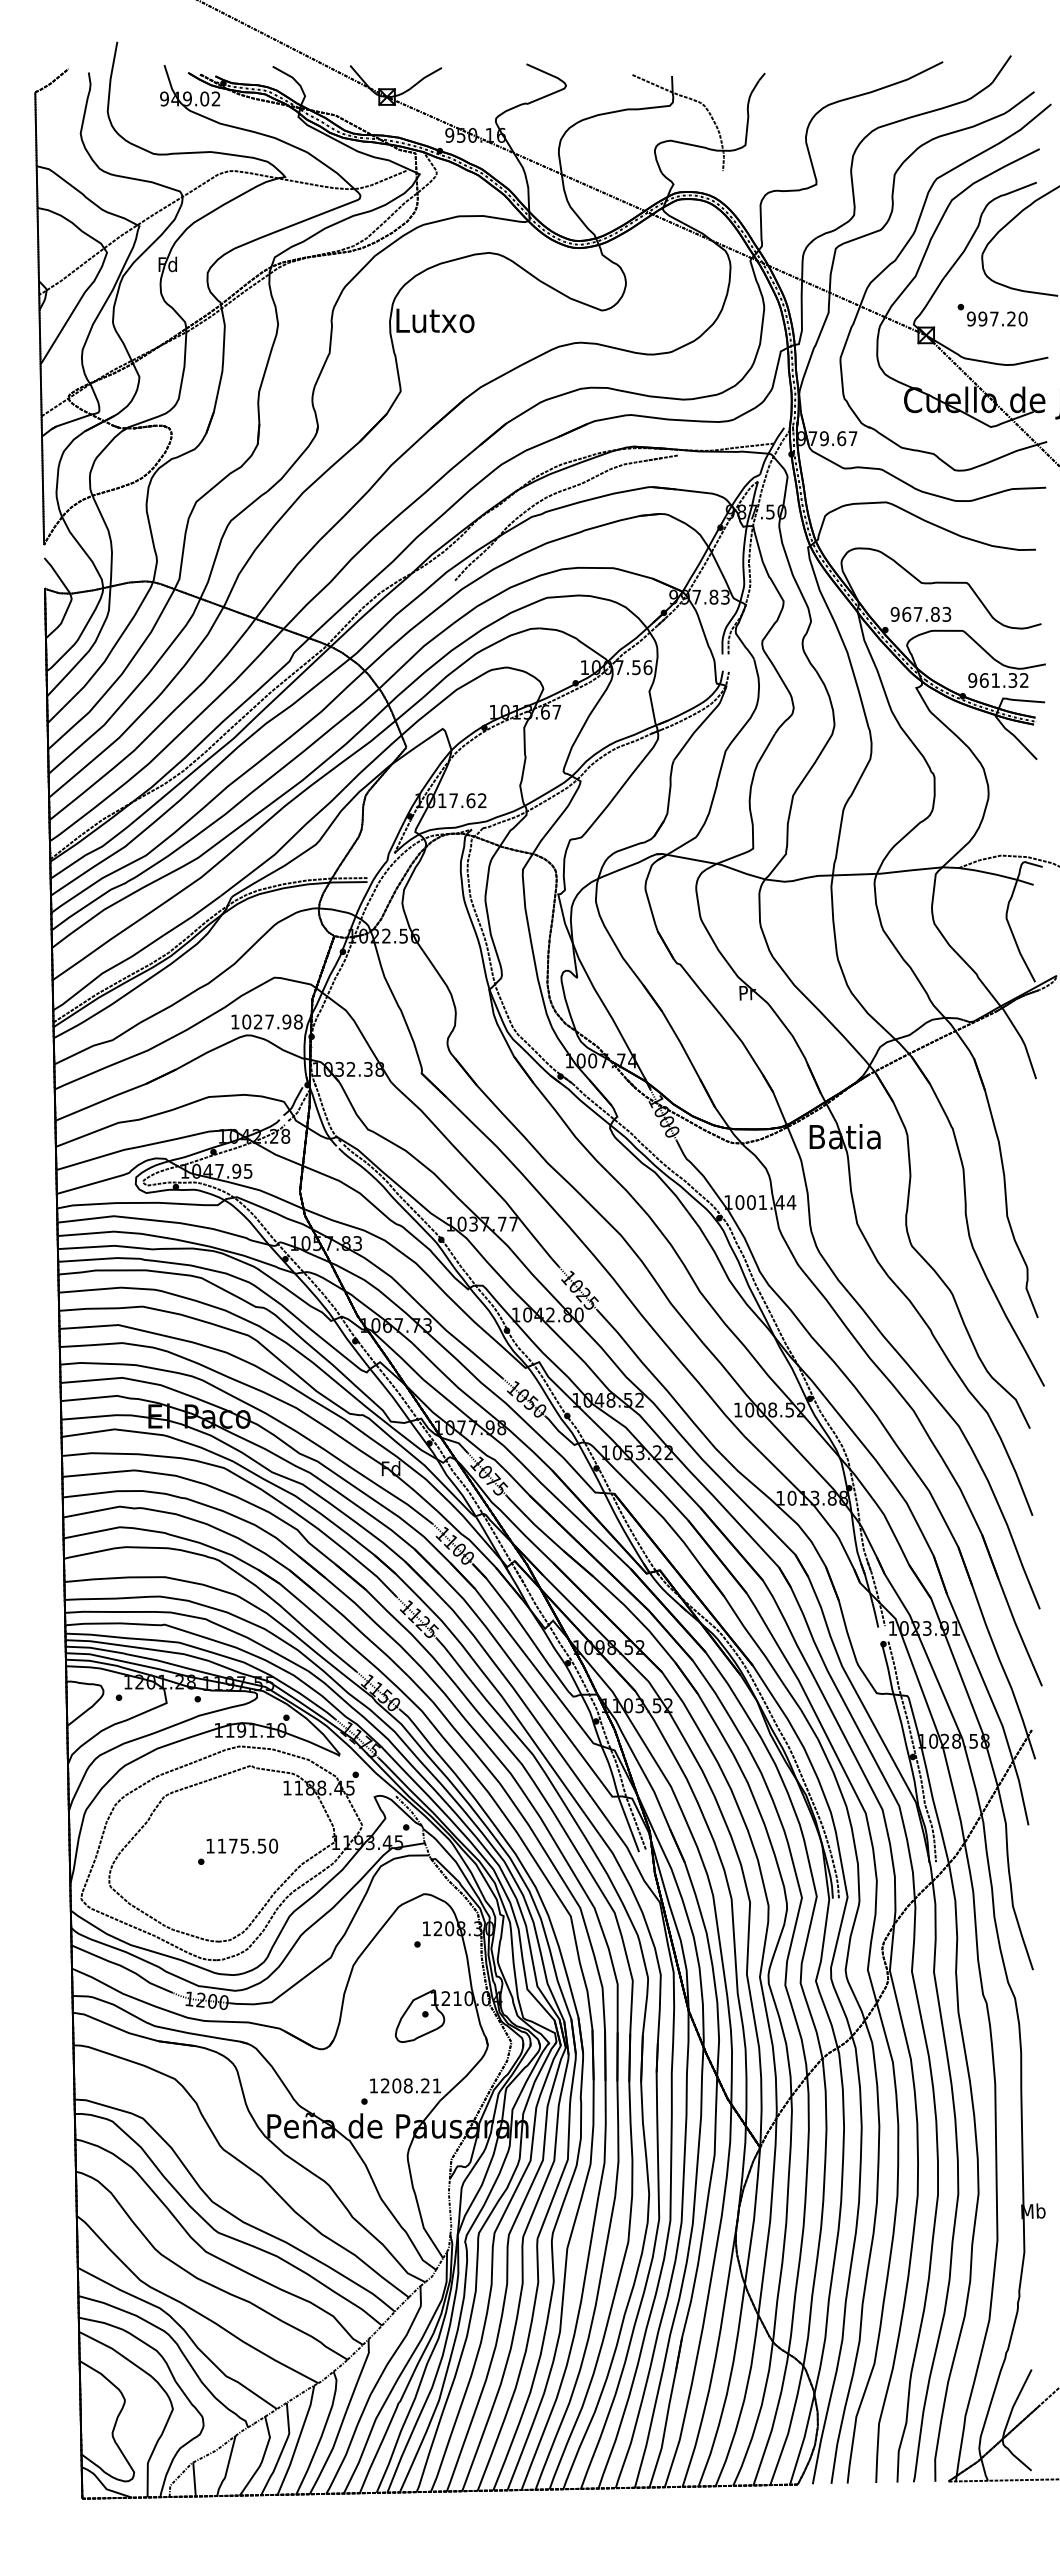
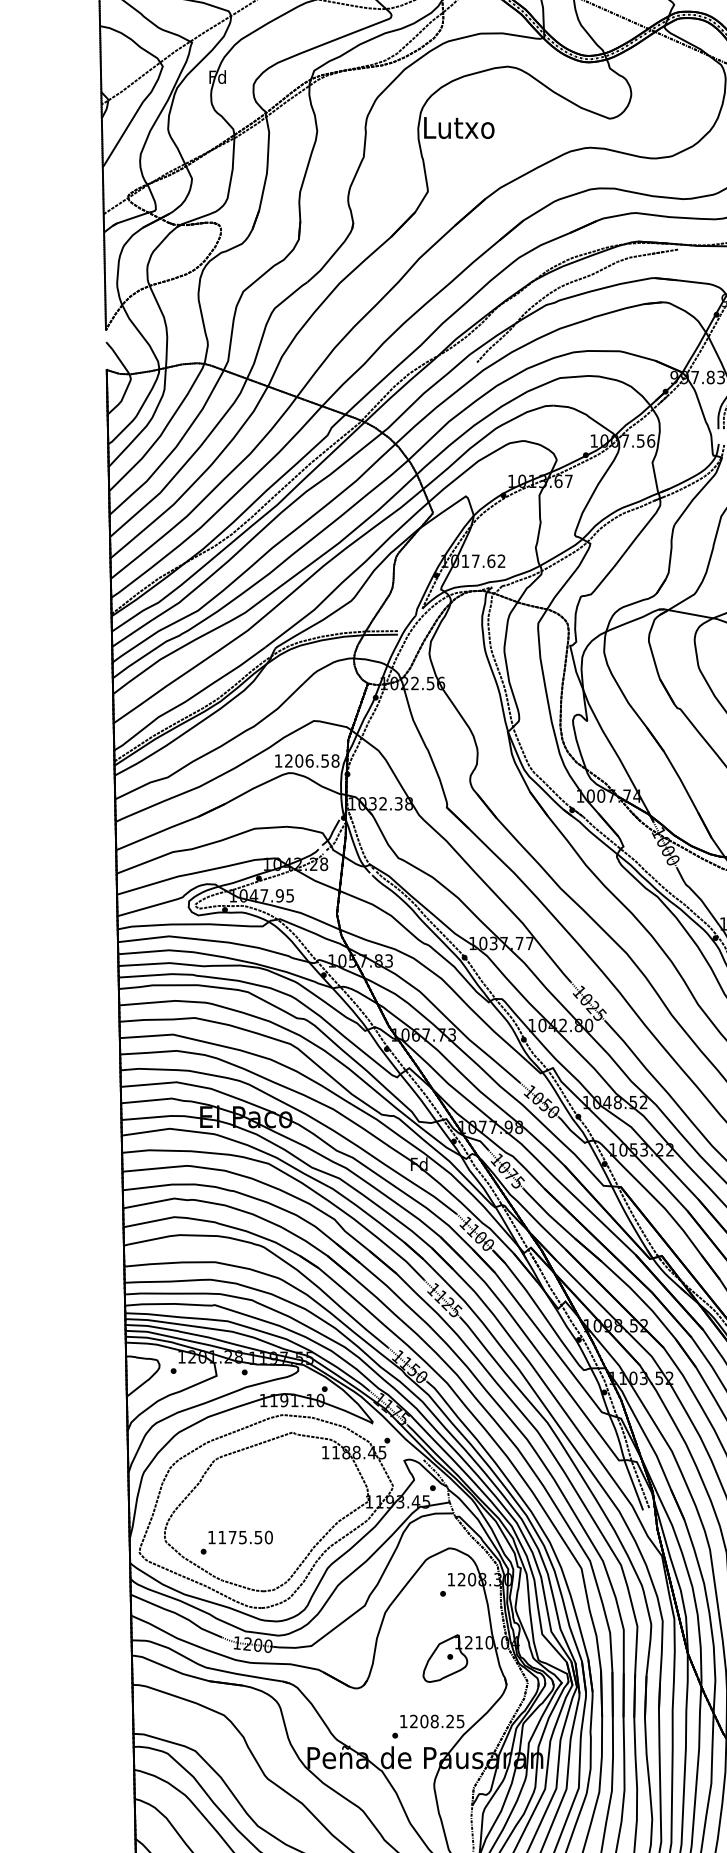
text: (266, 1021) -> (306, 760), 1027.98 -> 1206.58
text: (238, 1851) -> (237, 1542), moved
text: (436, 2085) -> (460, 1721), 1208.21 -> 1208.25

